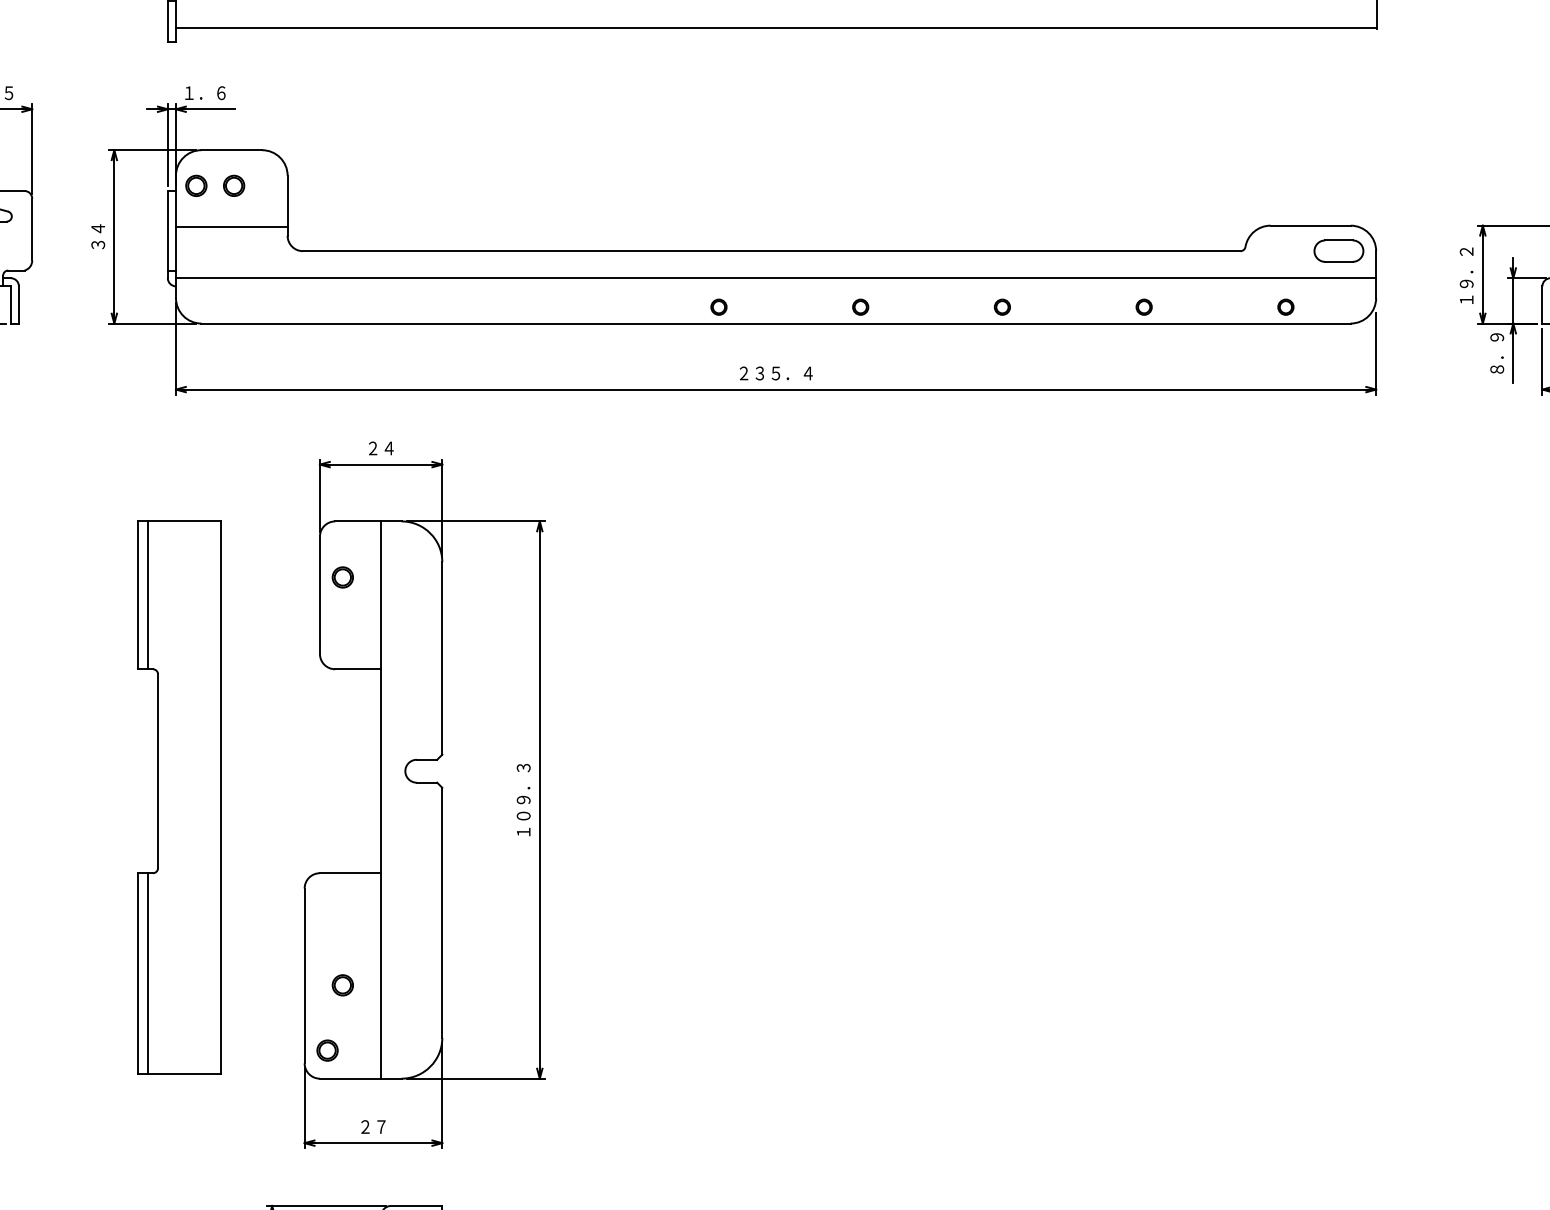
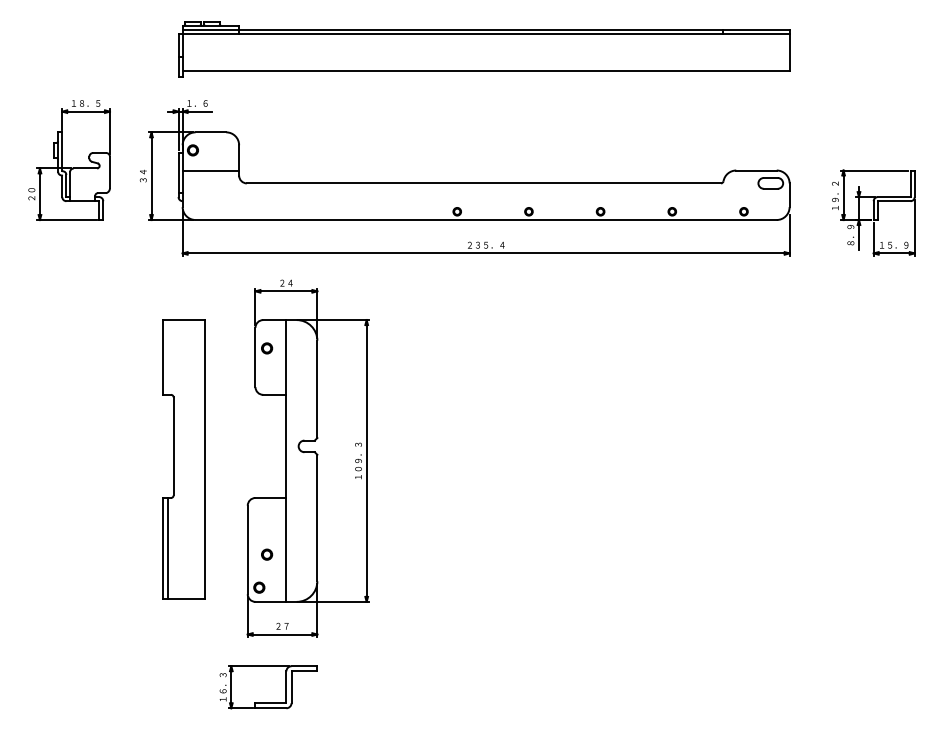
part: (234, 186) -> (212, 150), removed
line: (774, 279) -> (485, 197), removed
line: (147, 595) -> (168, 357), removed

